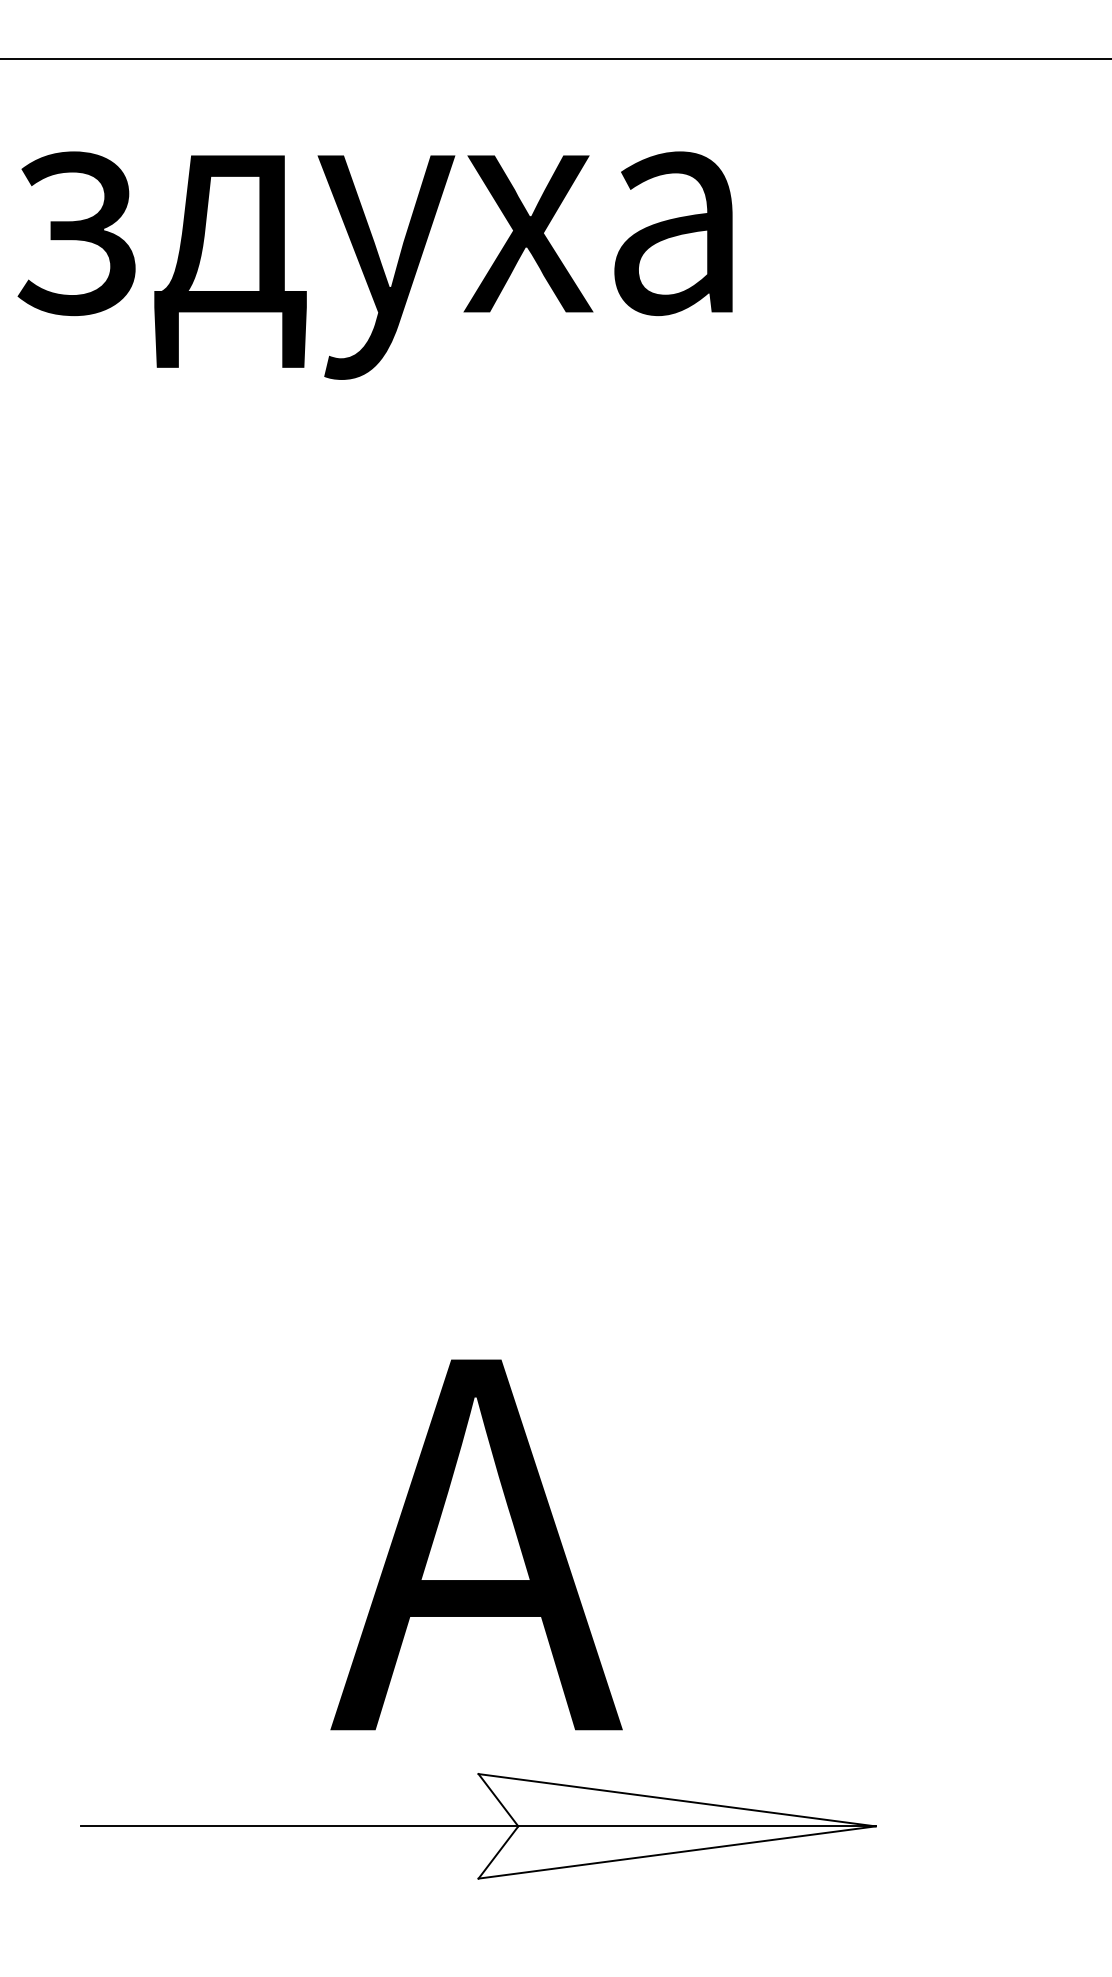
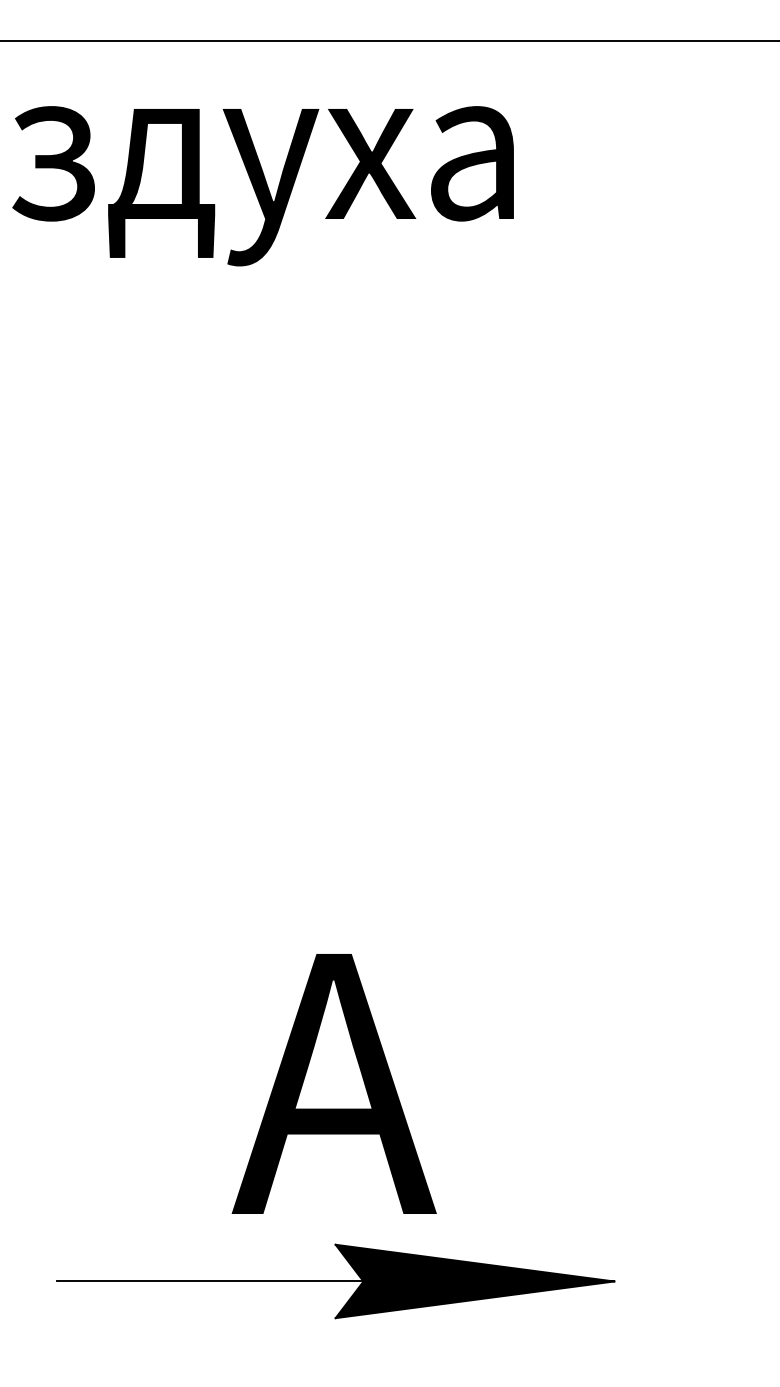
fill: (676, 1826) -> (474, 1281), added

